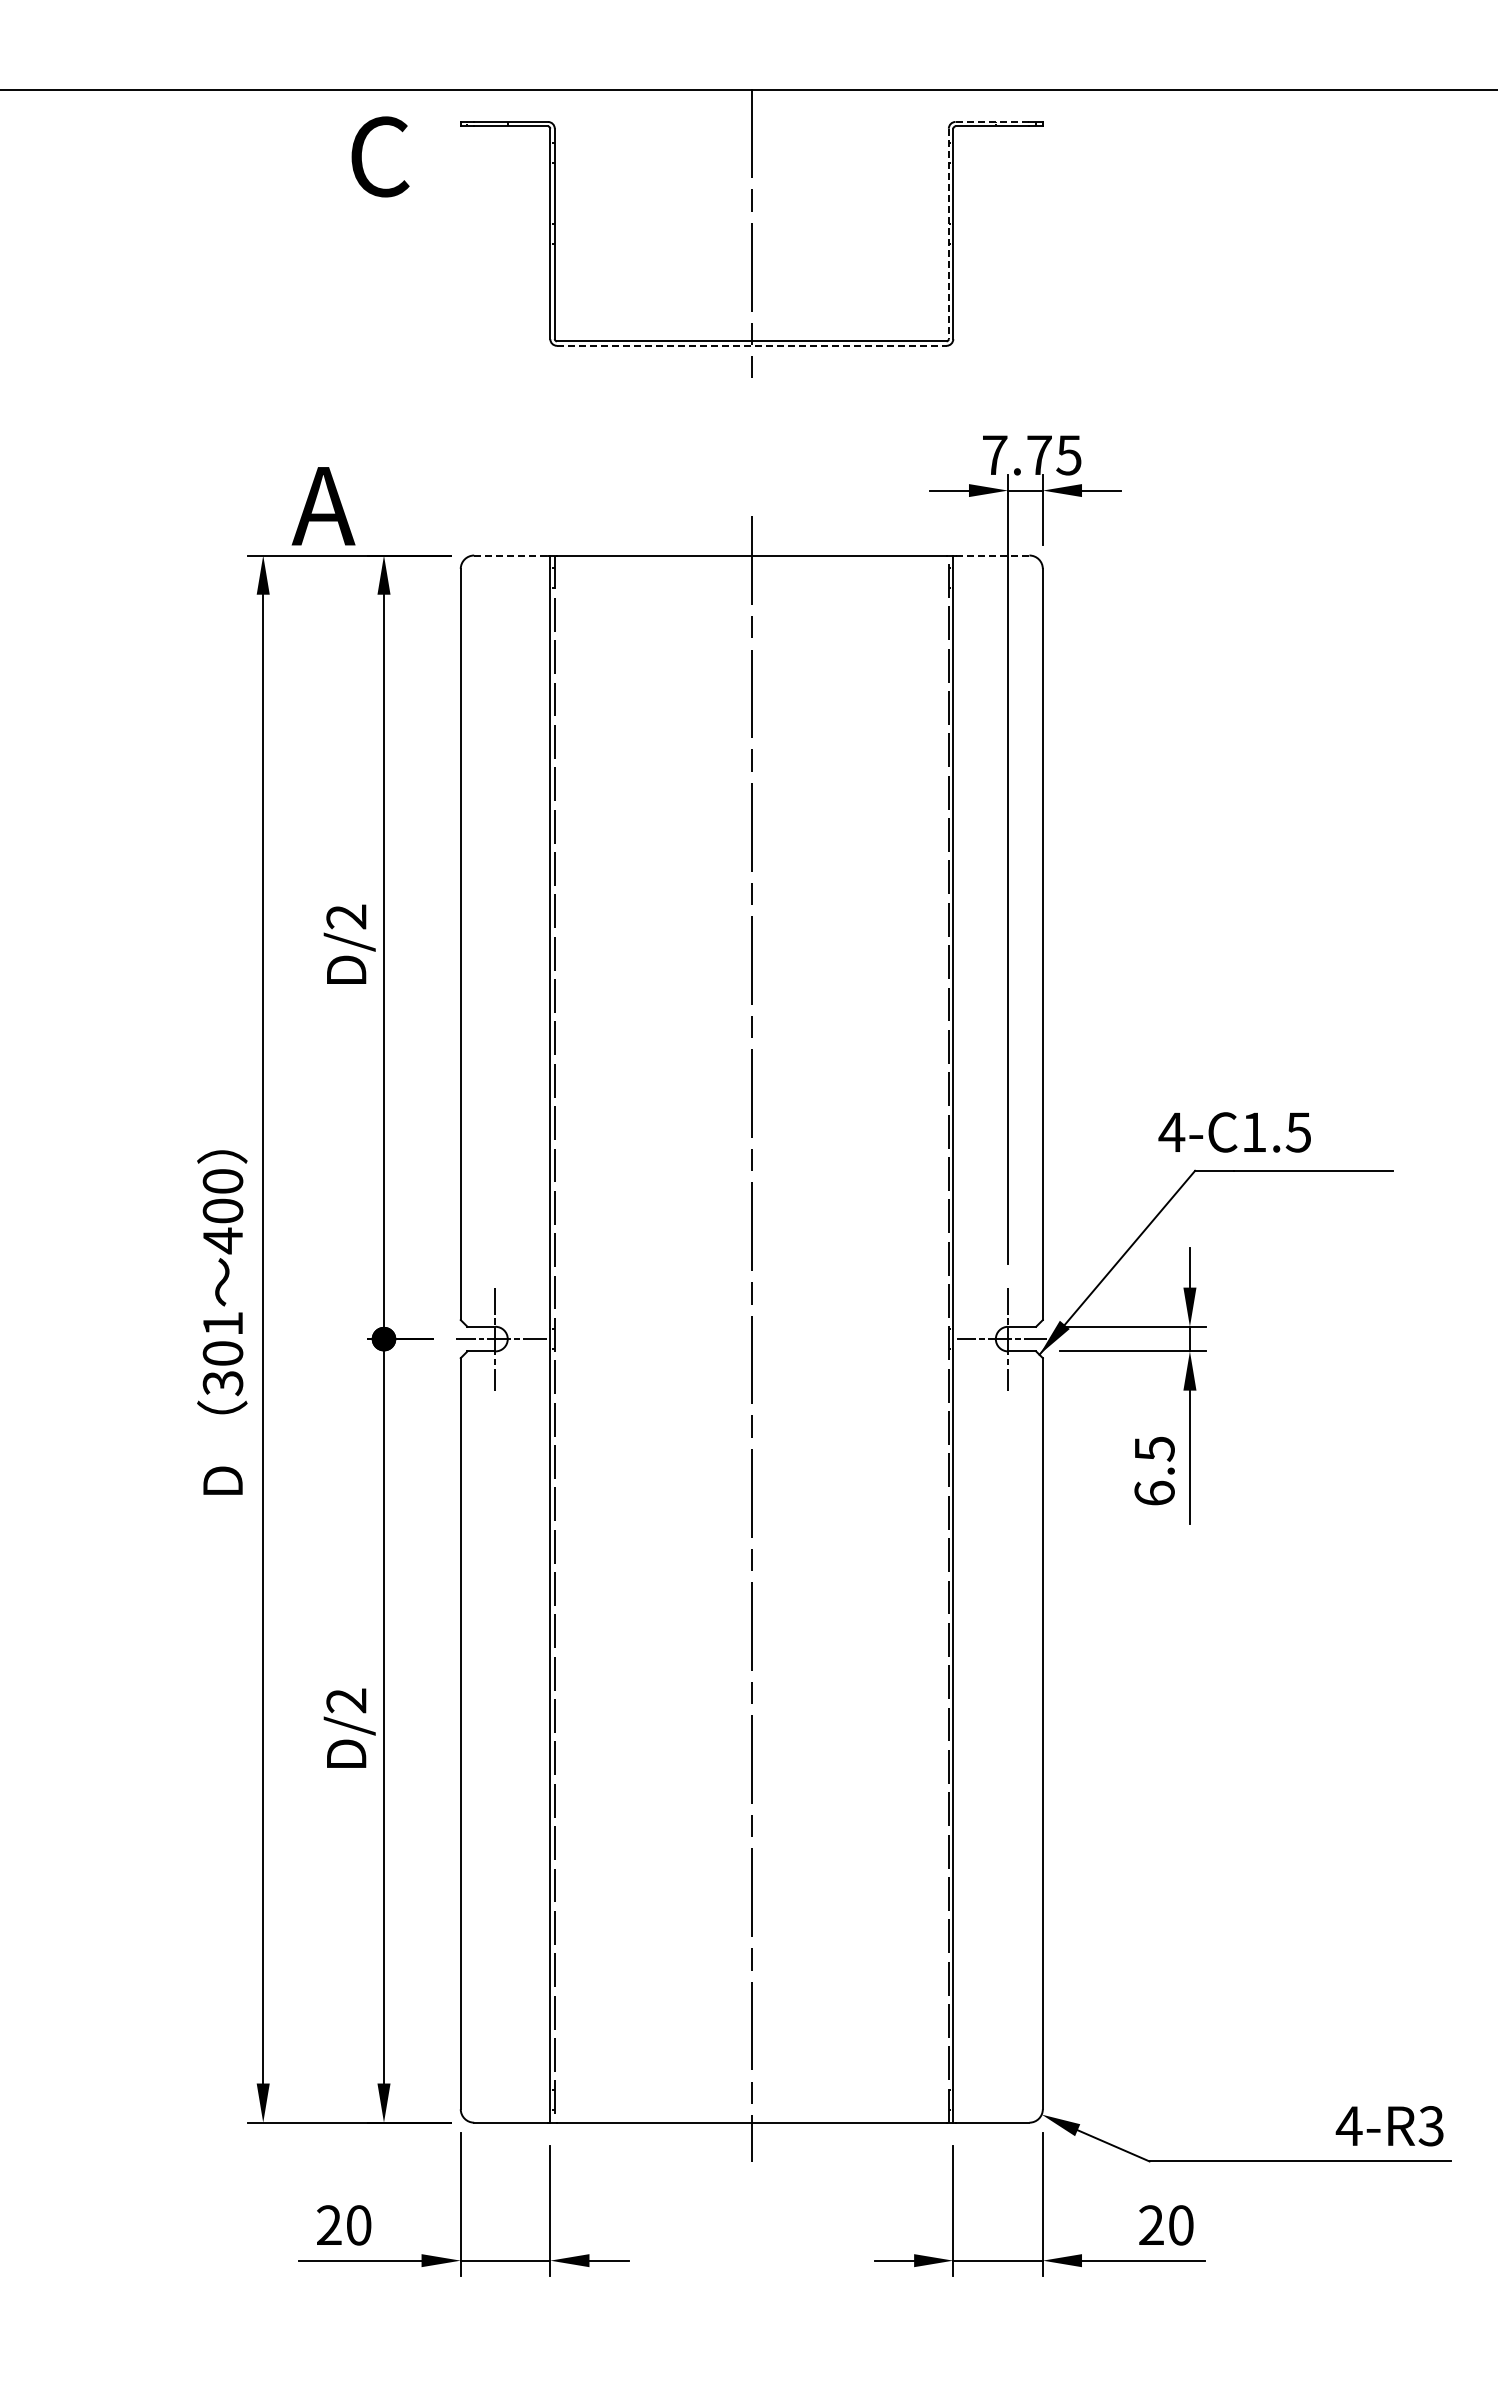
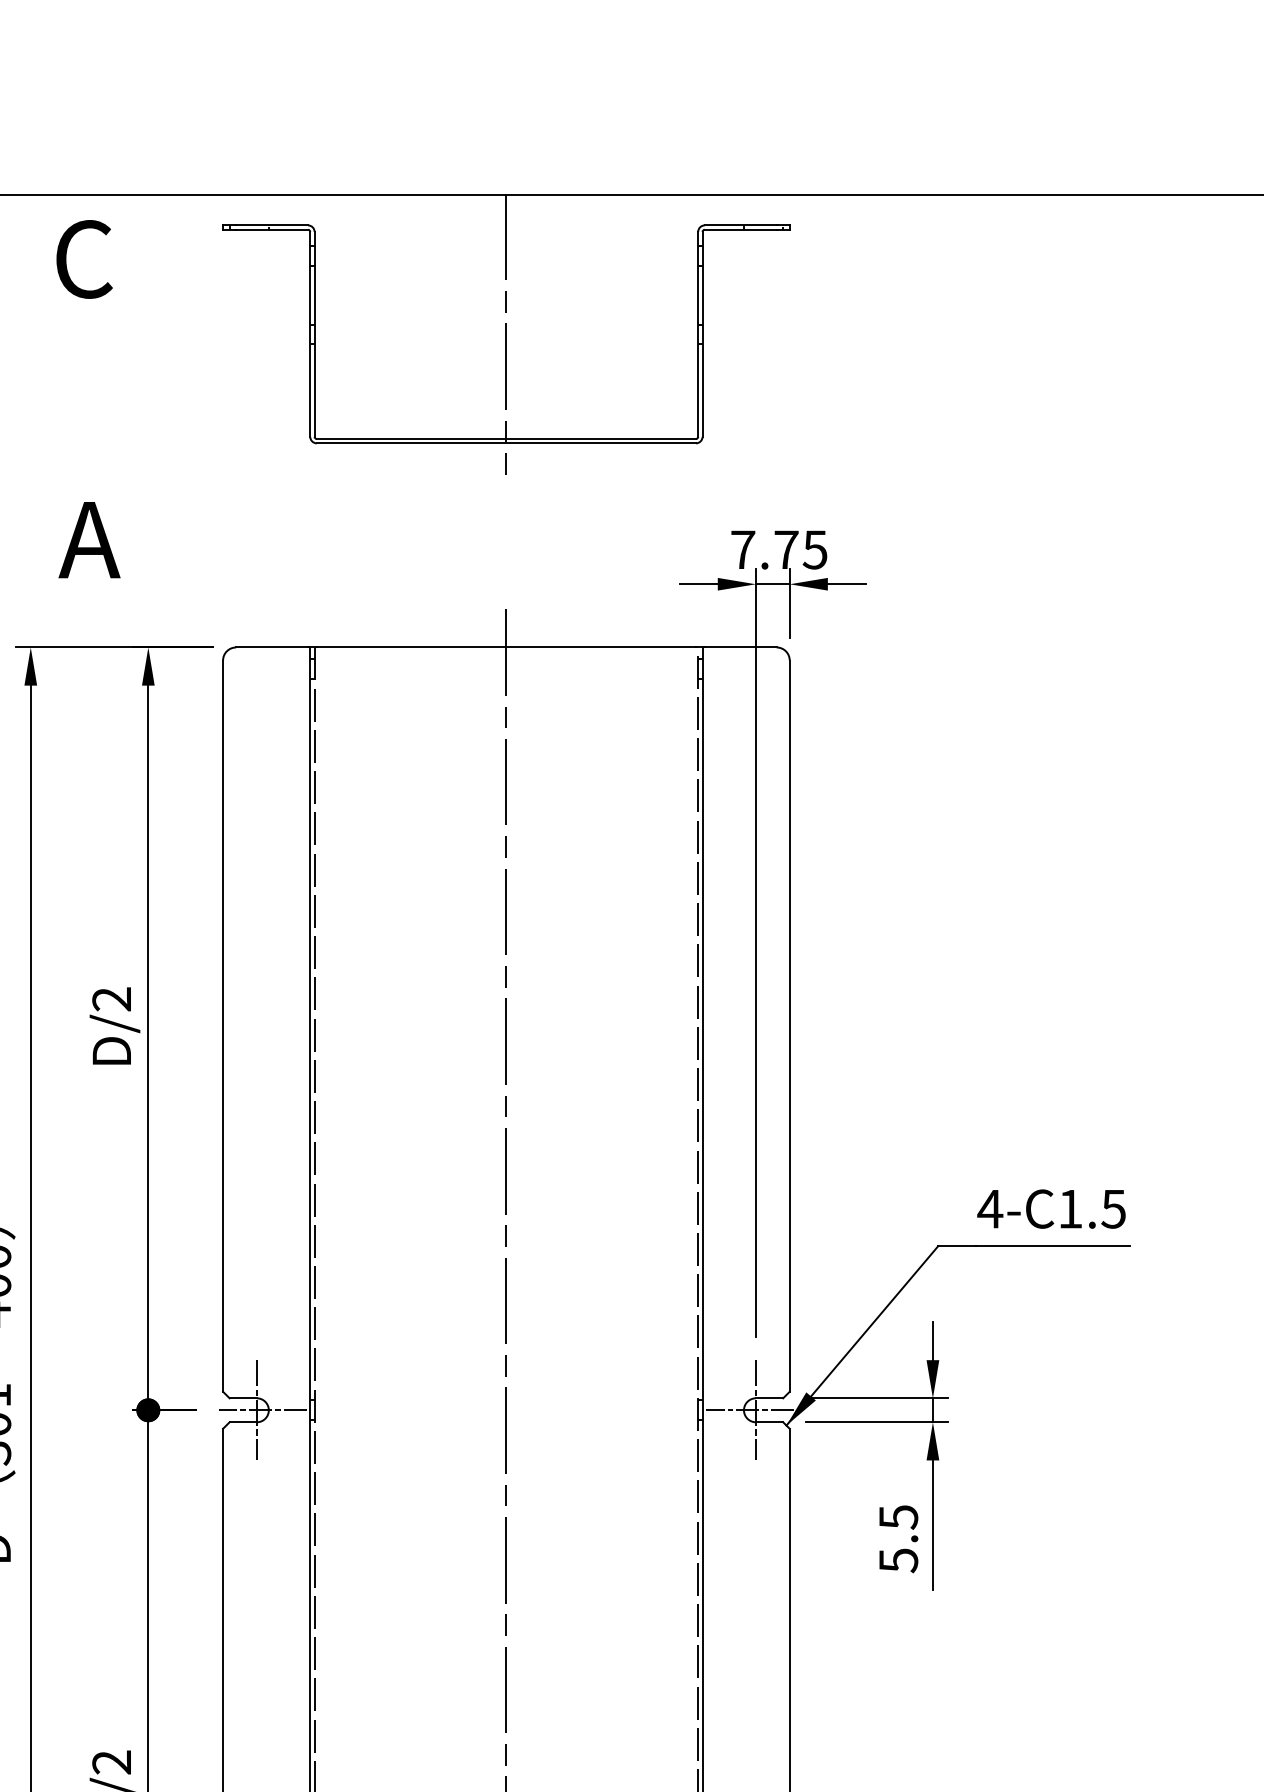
line: (992, 121) -> (740, 224), dashed -> solid
text: (380, 156) -> (84, 259), moved
line: (948, 234) -> (697, 334), dashed -> solid
line: (751, 345) -> (506, 443), dashed -> solid
text: (323, 506) -> (89, 540), moved
line: (511, 555) -> (272, 647), dashed -> solid
line: (992, 555) -> (740, 647), dashed -> solid
text: (1234, 1132) -> (1051, 1209), moved
text: (1154, 1493) -> (898, 1560), 6.5 -> 5.5

